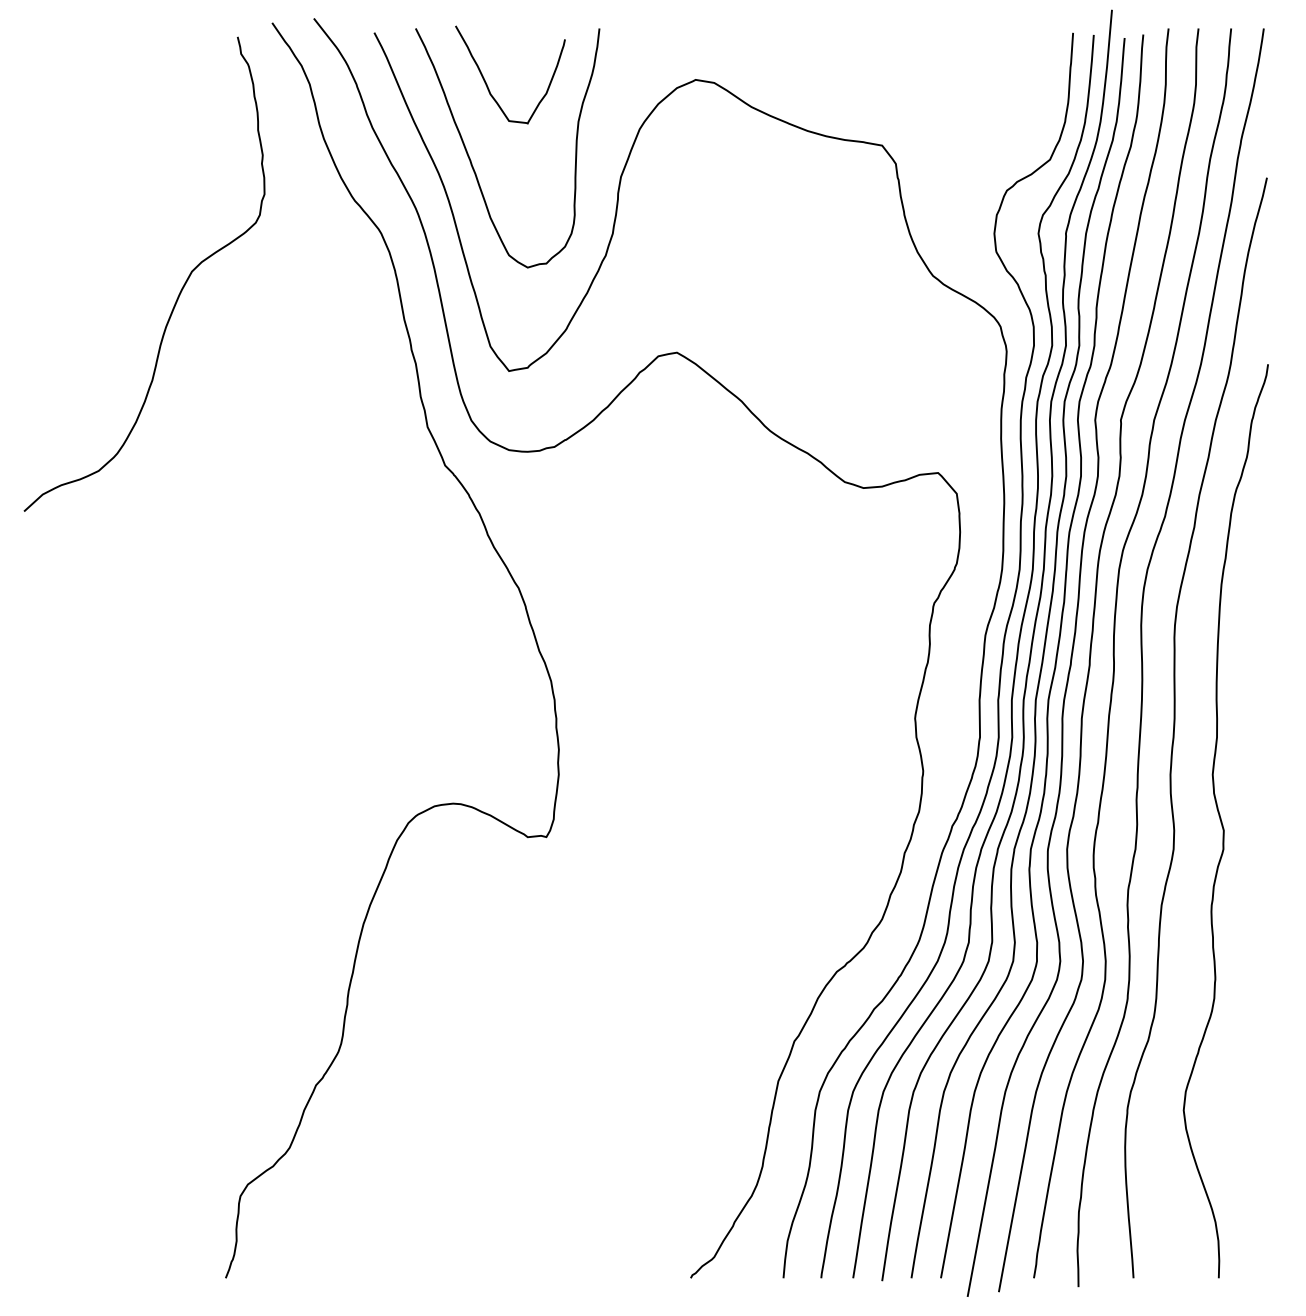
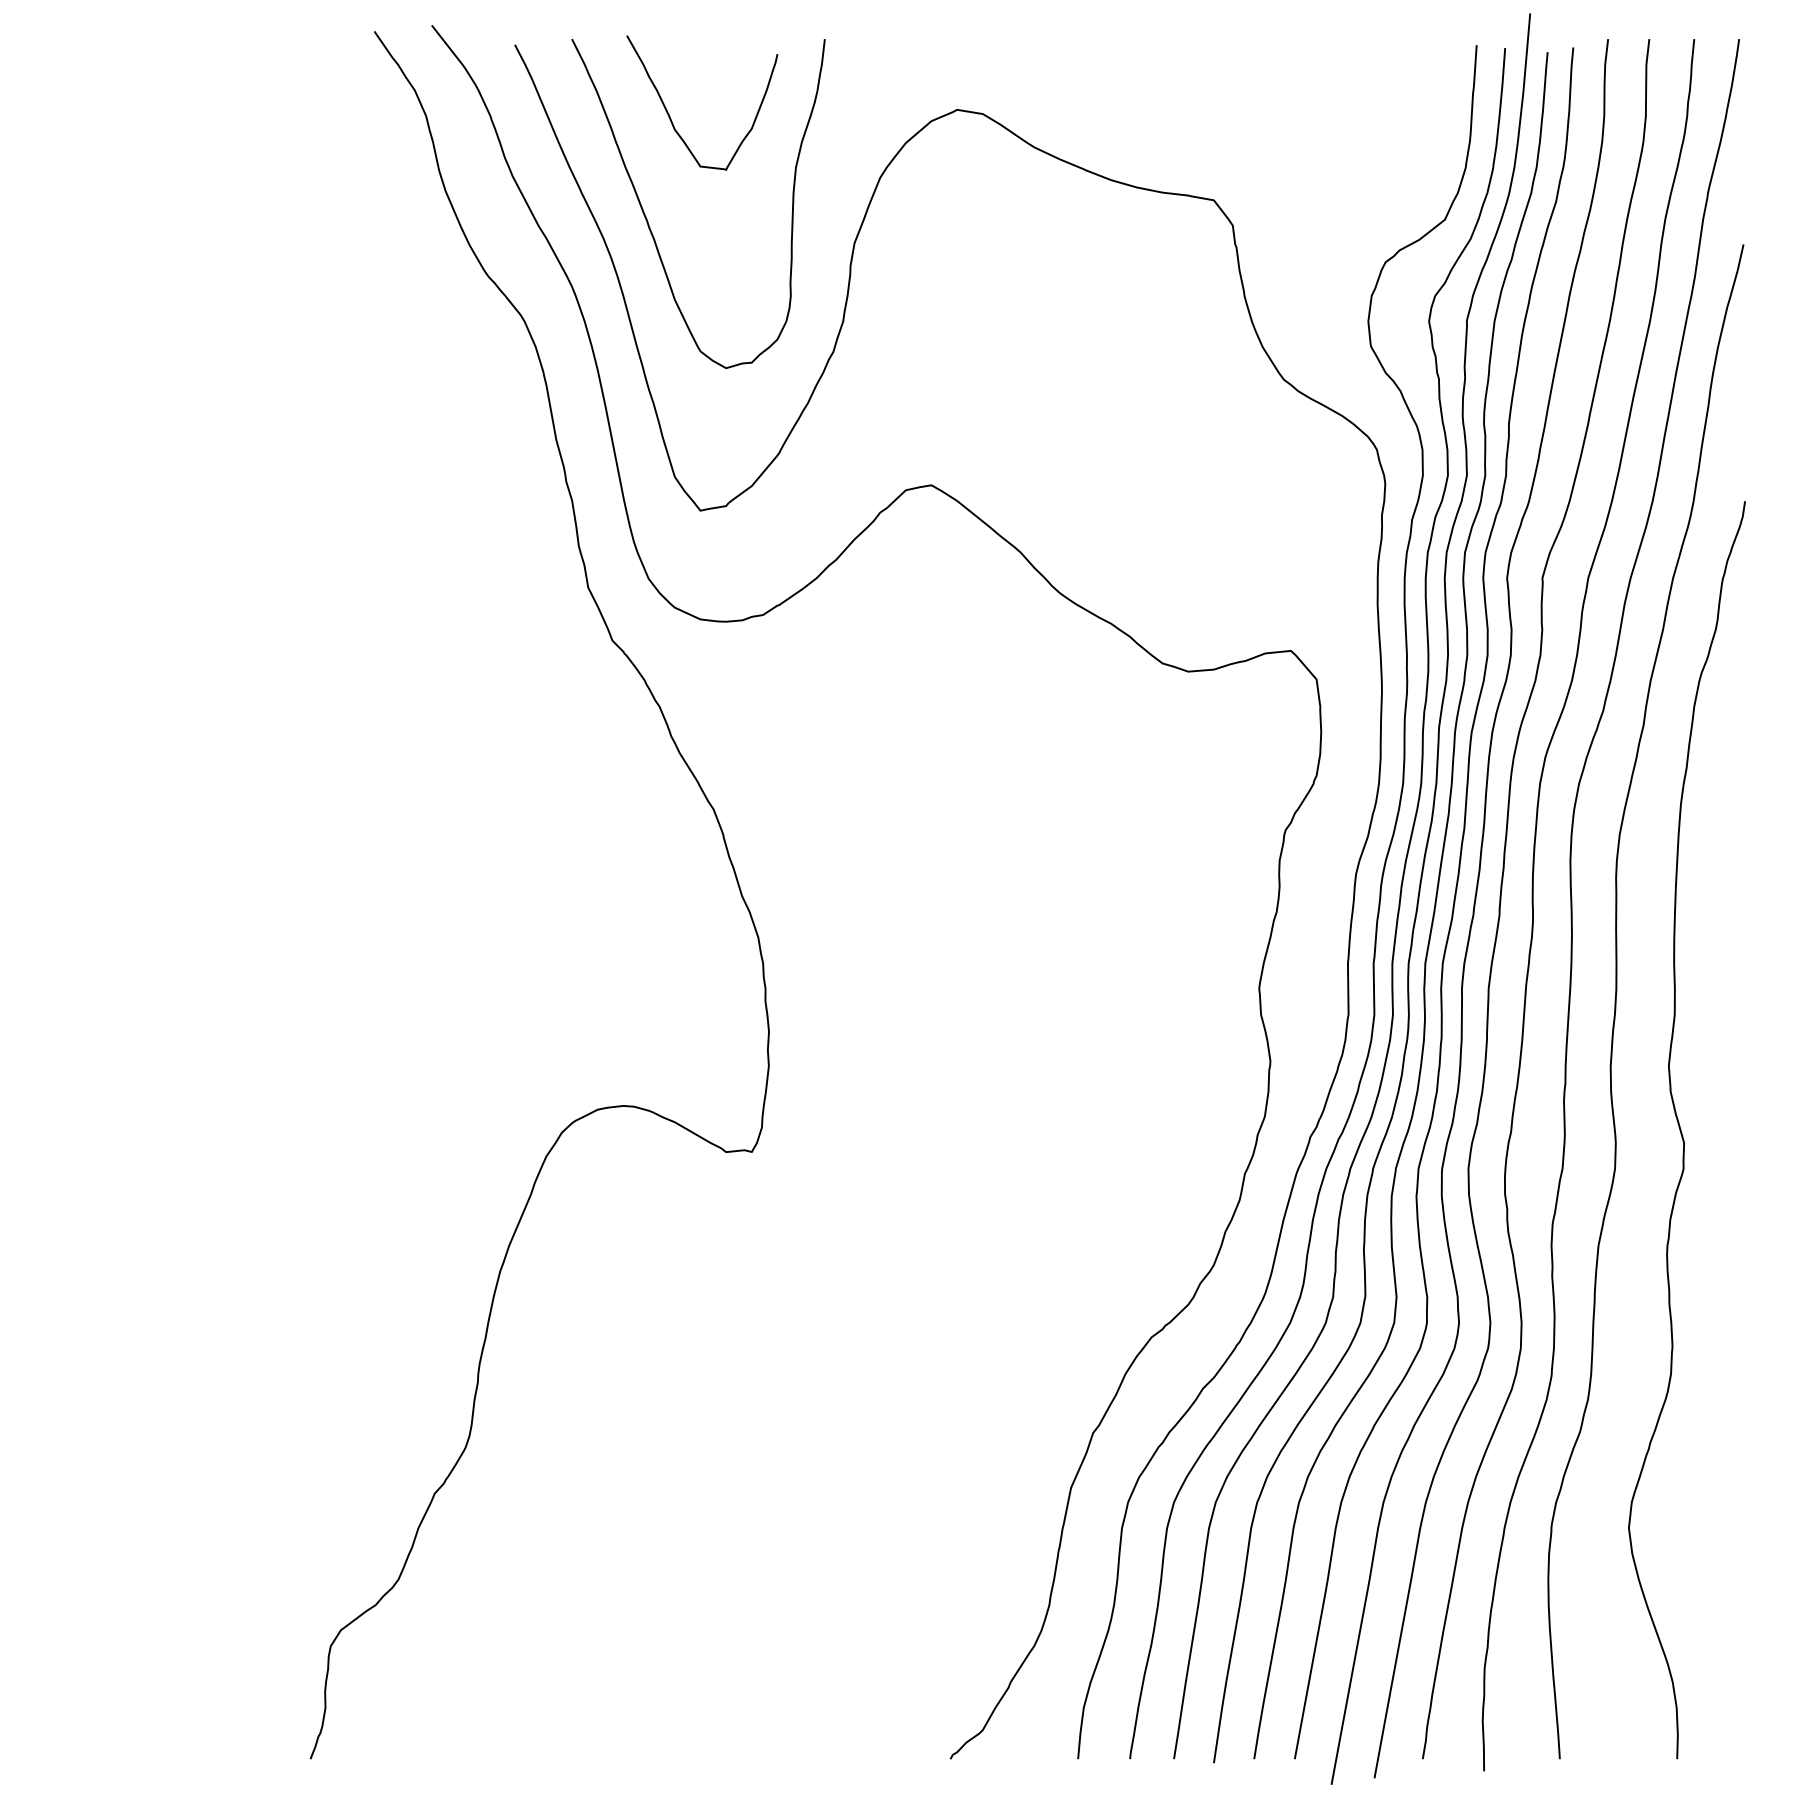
curve: (179, 291) -> (247, 401), removed

